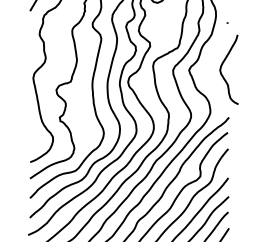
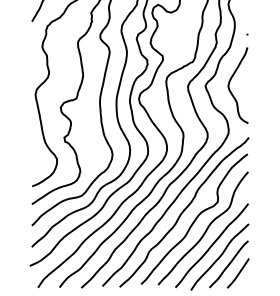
curve: (222, 66) -> (230, 82), moved

